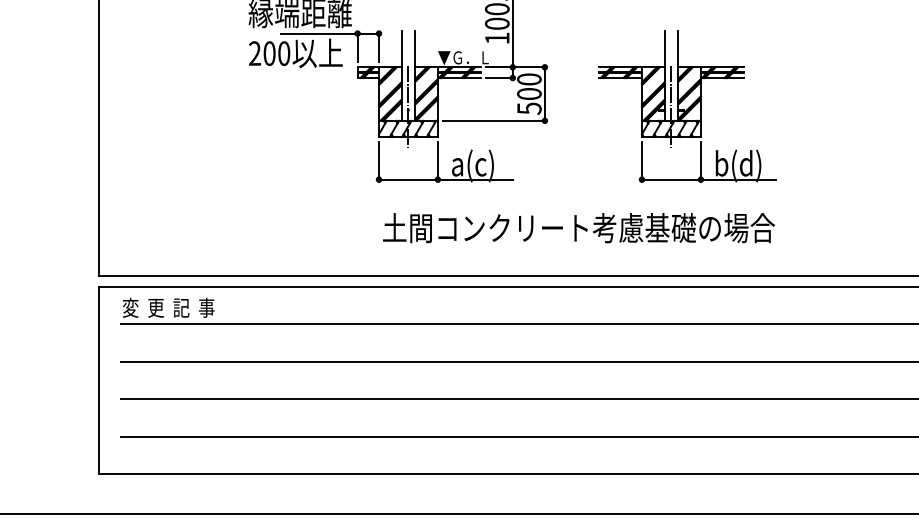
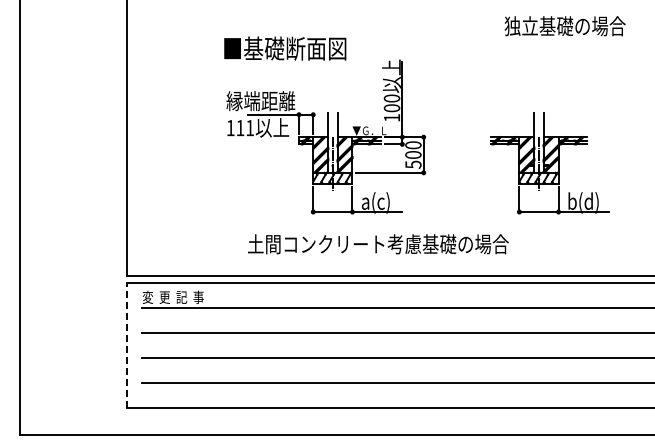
text: (269, 52) -> (240, 127), 200 -> 111
part: (687, 106) -> (549, 163), moved
text: (579, 228) -> (378, 244), moved
line: (98, 380) -> (126, 345), solid -> dashed

